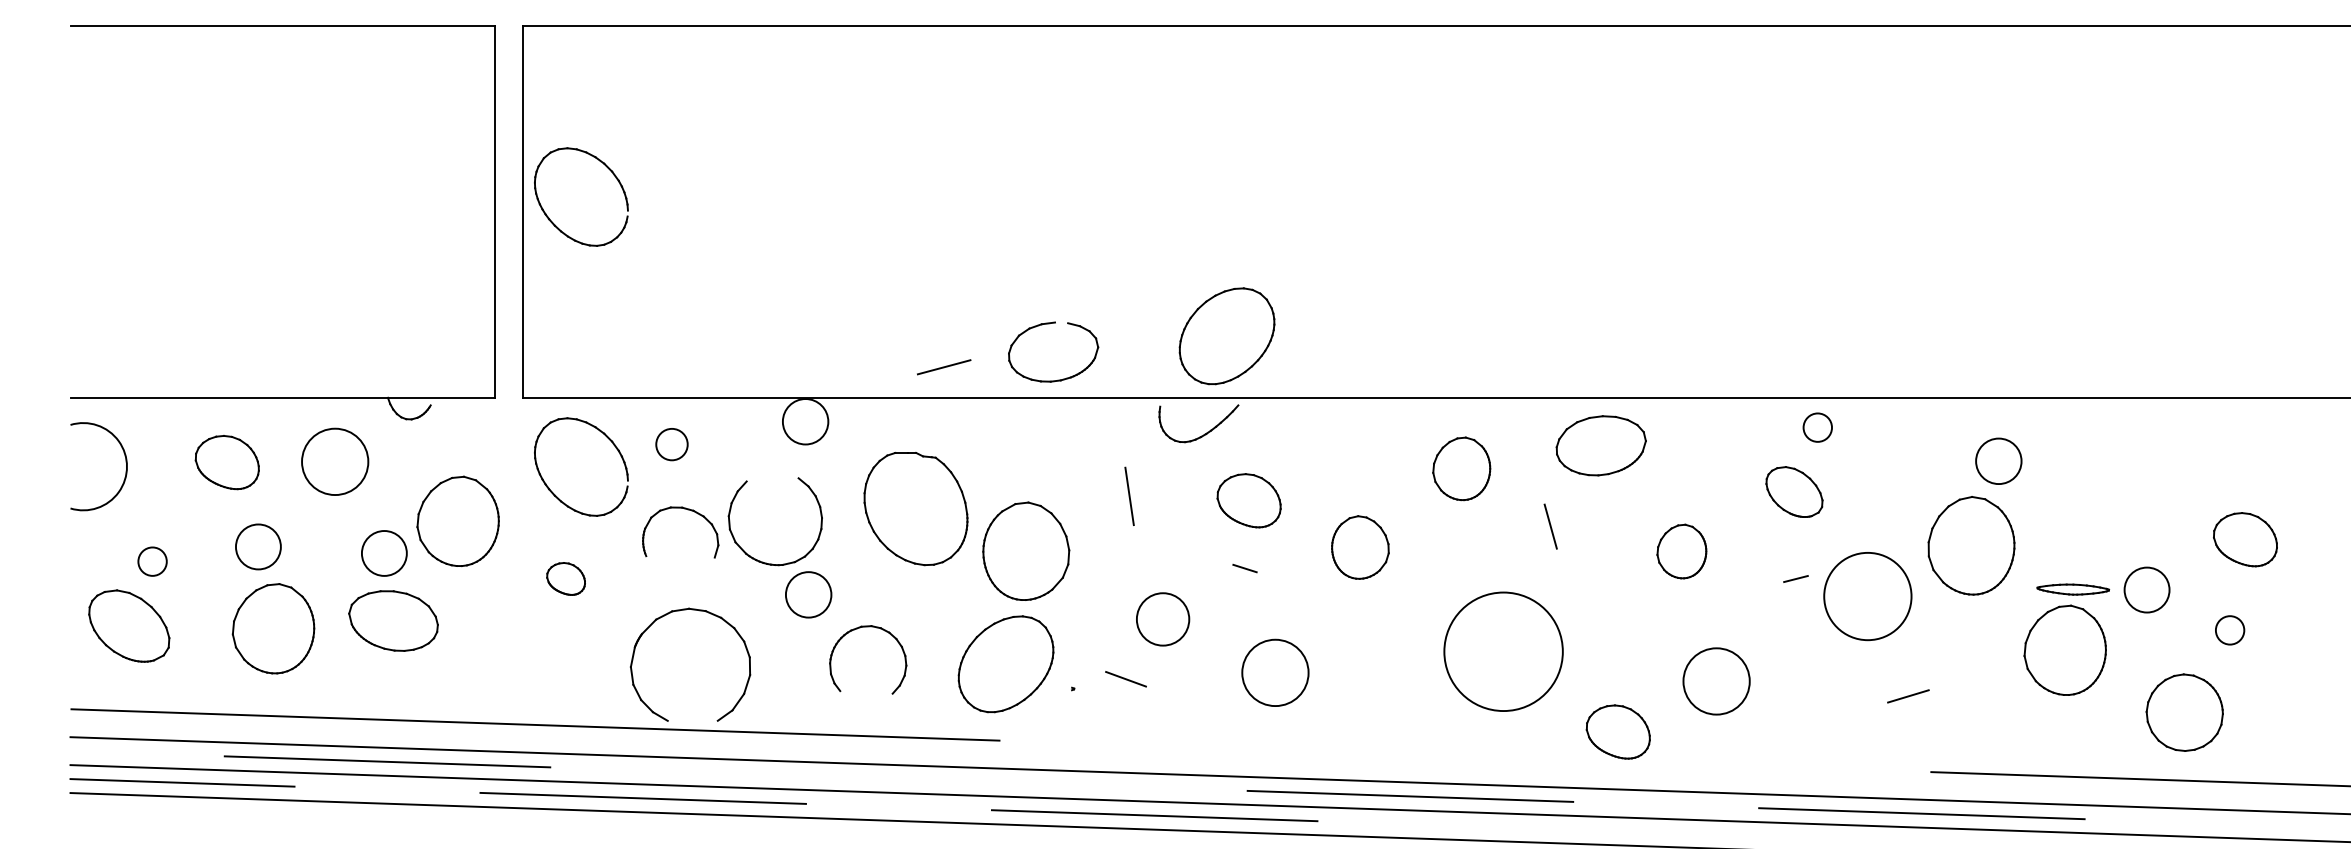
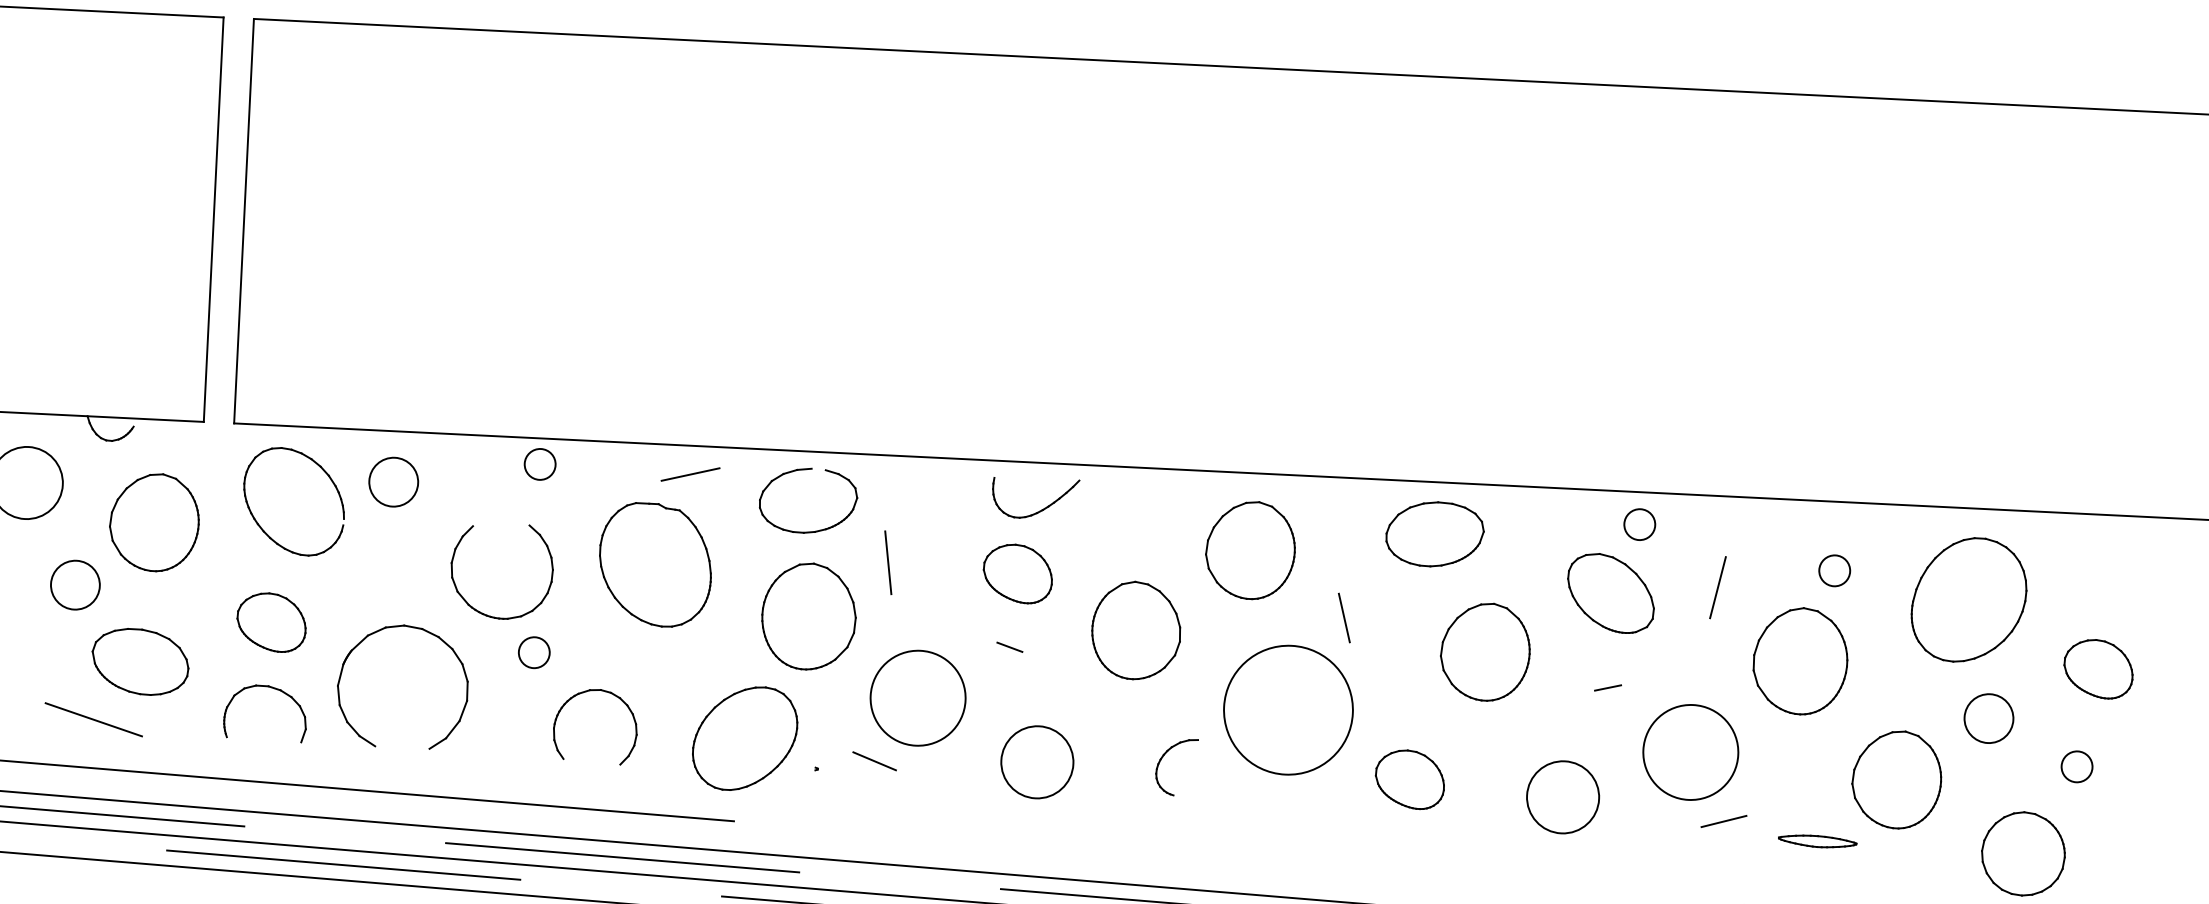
part: (608, 169) -> (339, 179), removed
part: (1049, 324) -> (805, 470), moved
part: (1226, 336) -> (1002, 394), removed
line: (944, 367) -> (690, 474), moved
circle: (805, 421) -> (540, 464), size x0.62
part: (1204, 433) -> (1041, 509), moved
circle: (671, 444) -> (393, 482), size x1.43
part: (1600, 445) -> (1434, 534), moved
circle: (1998, 461) -> (1834, 571), size x0.62
part: (1461, 468) -> (1250, 550), size x1.43
line: (1892, 481) -> (1718, 587), added
part: (2123, 482) -> (1969, 600), added
part: (1794, 491) -> (1611, 592), size x1.43
part: (687, 510) -> (274, 689), moved
part: (457, 520) -> (153, 521), moved
part: (1360, 547) -> (1136, 630), size x1.43
part: (1026, 550) -> (809, 615), moved
part: (1681, 551) -> (1485, 651), size x1.67
part: (565, 578) -> (270, 622), size x1.67
part: (2073, 589) -> (1817, 841), moved
circle: (808, 594) -> (534, 652), size x0.62
circle: (1867, 596) -> (1690, 752), moved
part: (712, 615) -> (429, 634), moved
circle: (1162, 619) -> (917, 698), size x1.67
part: (393, 620) -> (140, 661), moved
circle: (1503, 651) -> (1288, 709), moved
part: (1389, 665) -> (1161, 760), added
line: (407, 676) -> (94, 720), added
circle: (1716, 681) -> (1562, 797), moved
part: (1617, 731) -> (1409, 778), moved
line: (898, 778) -> (622, 857), added

